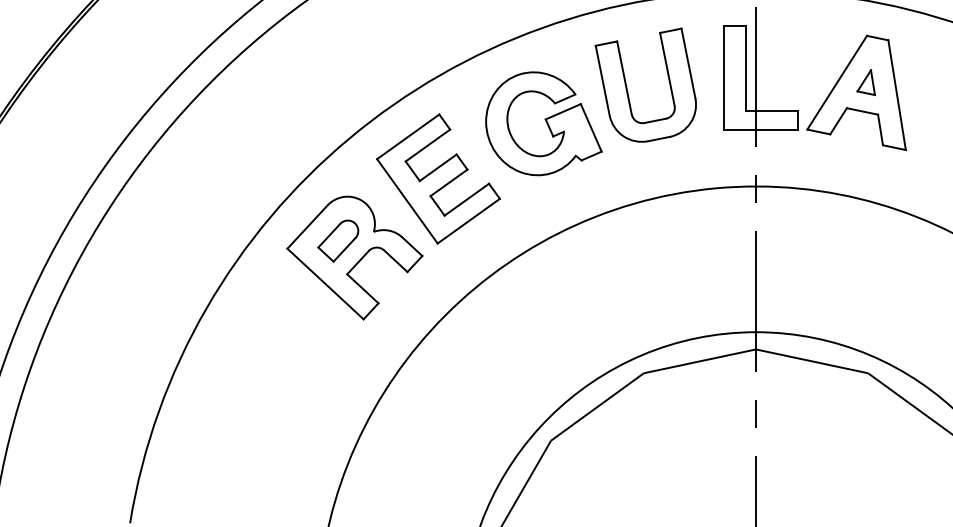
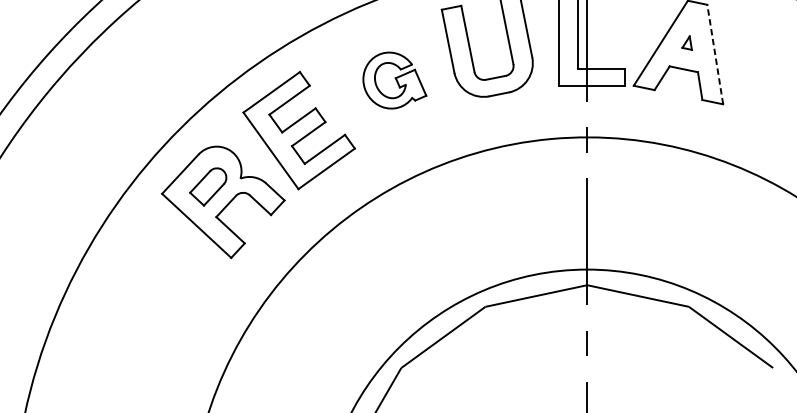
part: (865, 82) -> (686, 43), size x0.6
line: (897, 95) -> (715, 54), solid -> dashed
part: (543, 123) -> (394, 80), size x0.6

